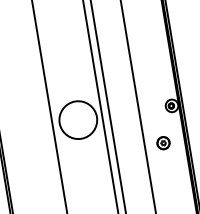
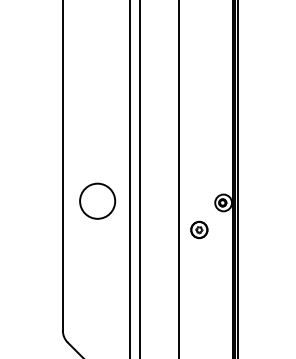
circle: (78, 120) -> (97, 201), size x0.7
part: (163, 142) -> (199, 229), moved

